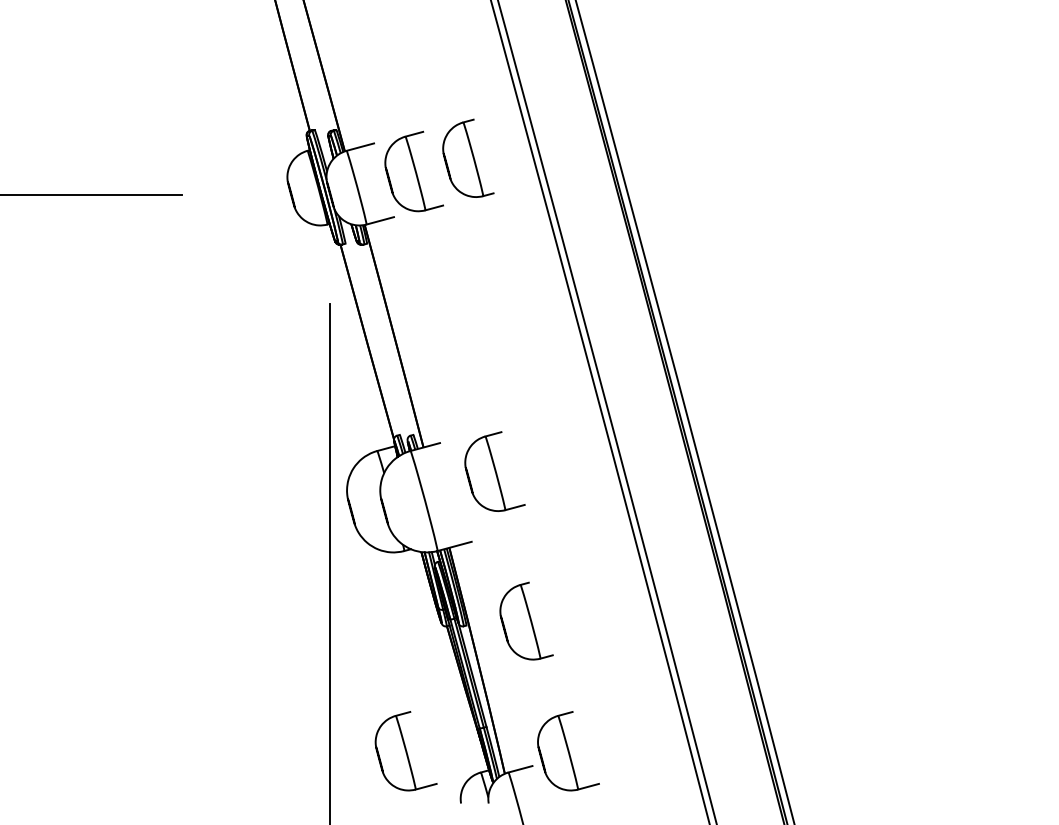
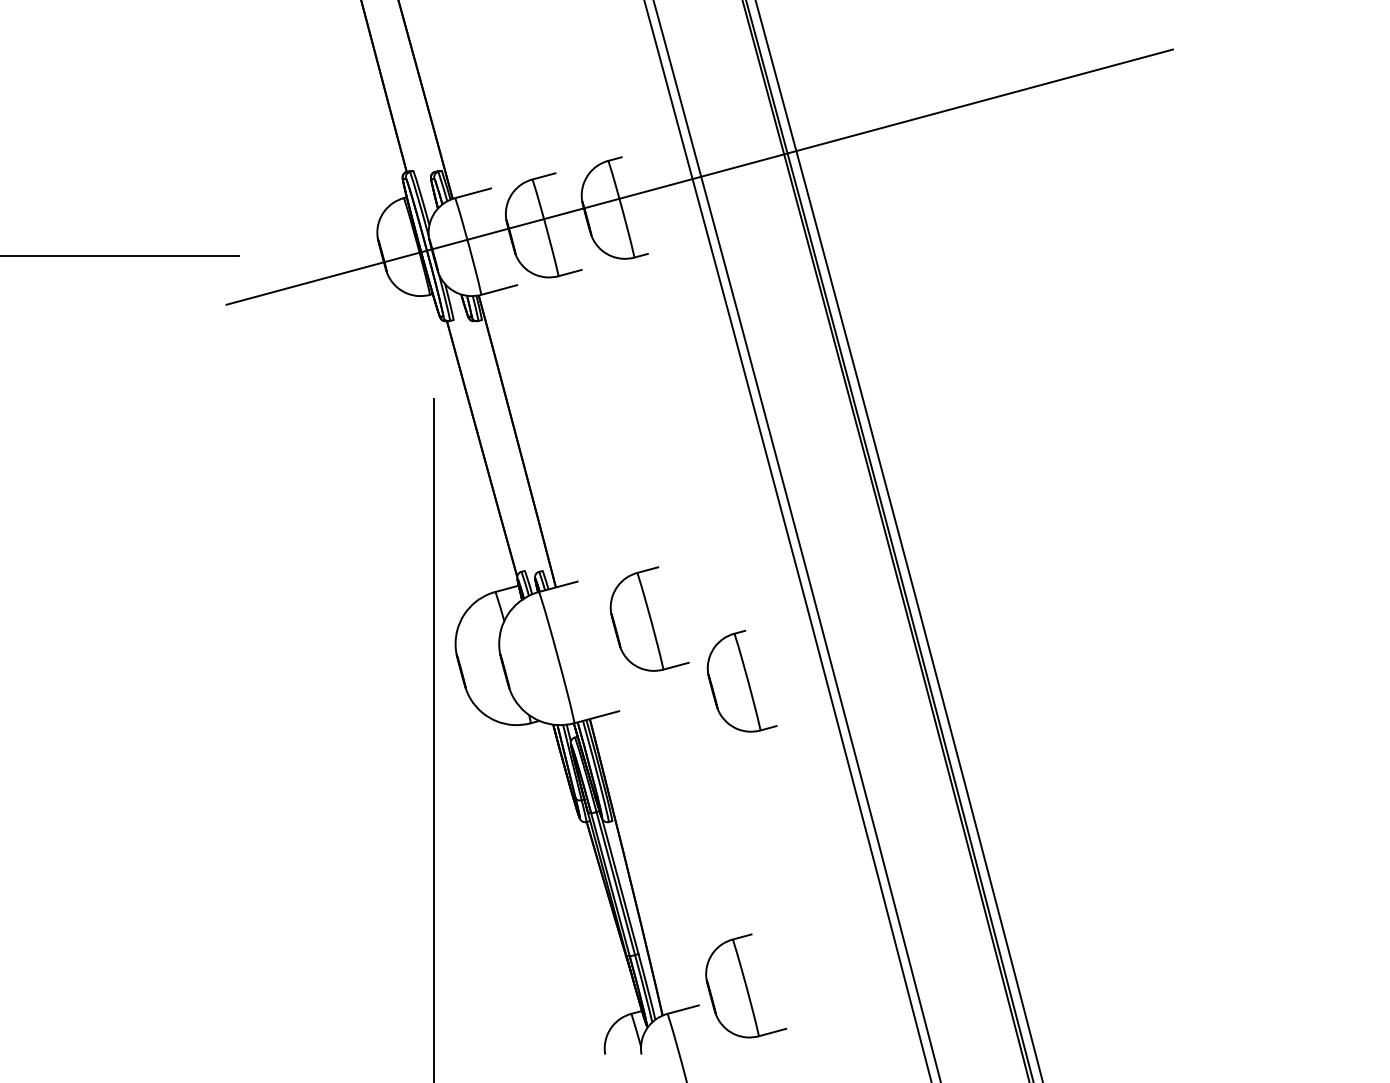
line: (532, 134) -> (699, 176), added
part: (526, 620) -> (741, 680), moved
part: (406, 750) -> (533, 985), removed

